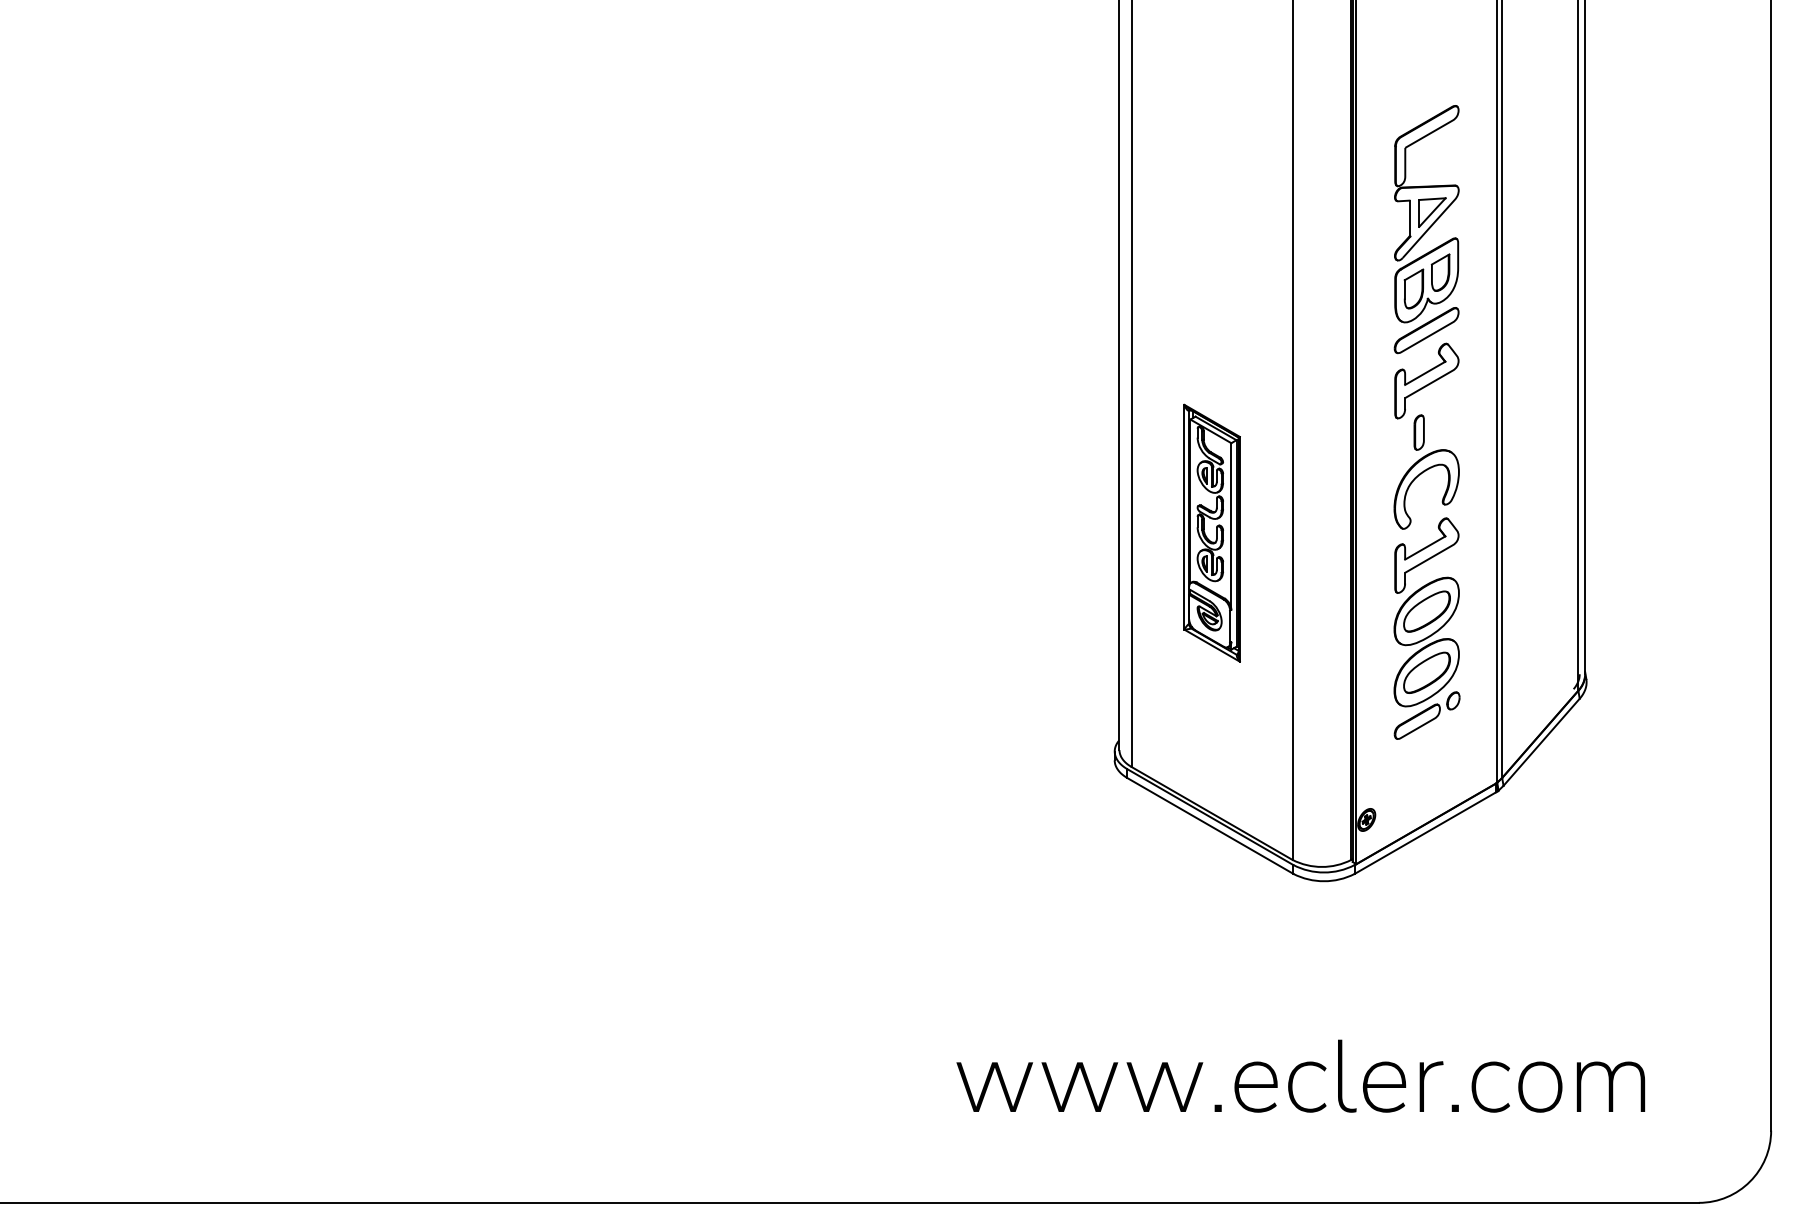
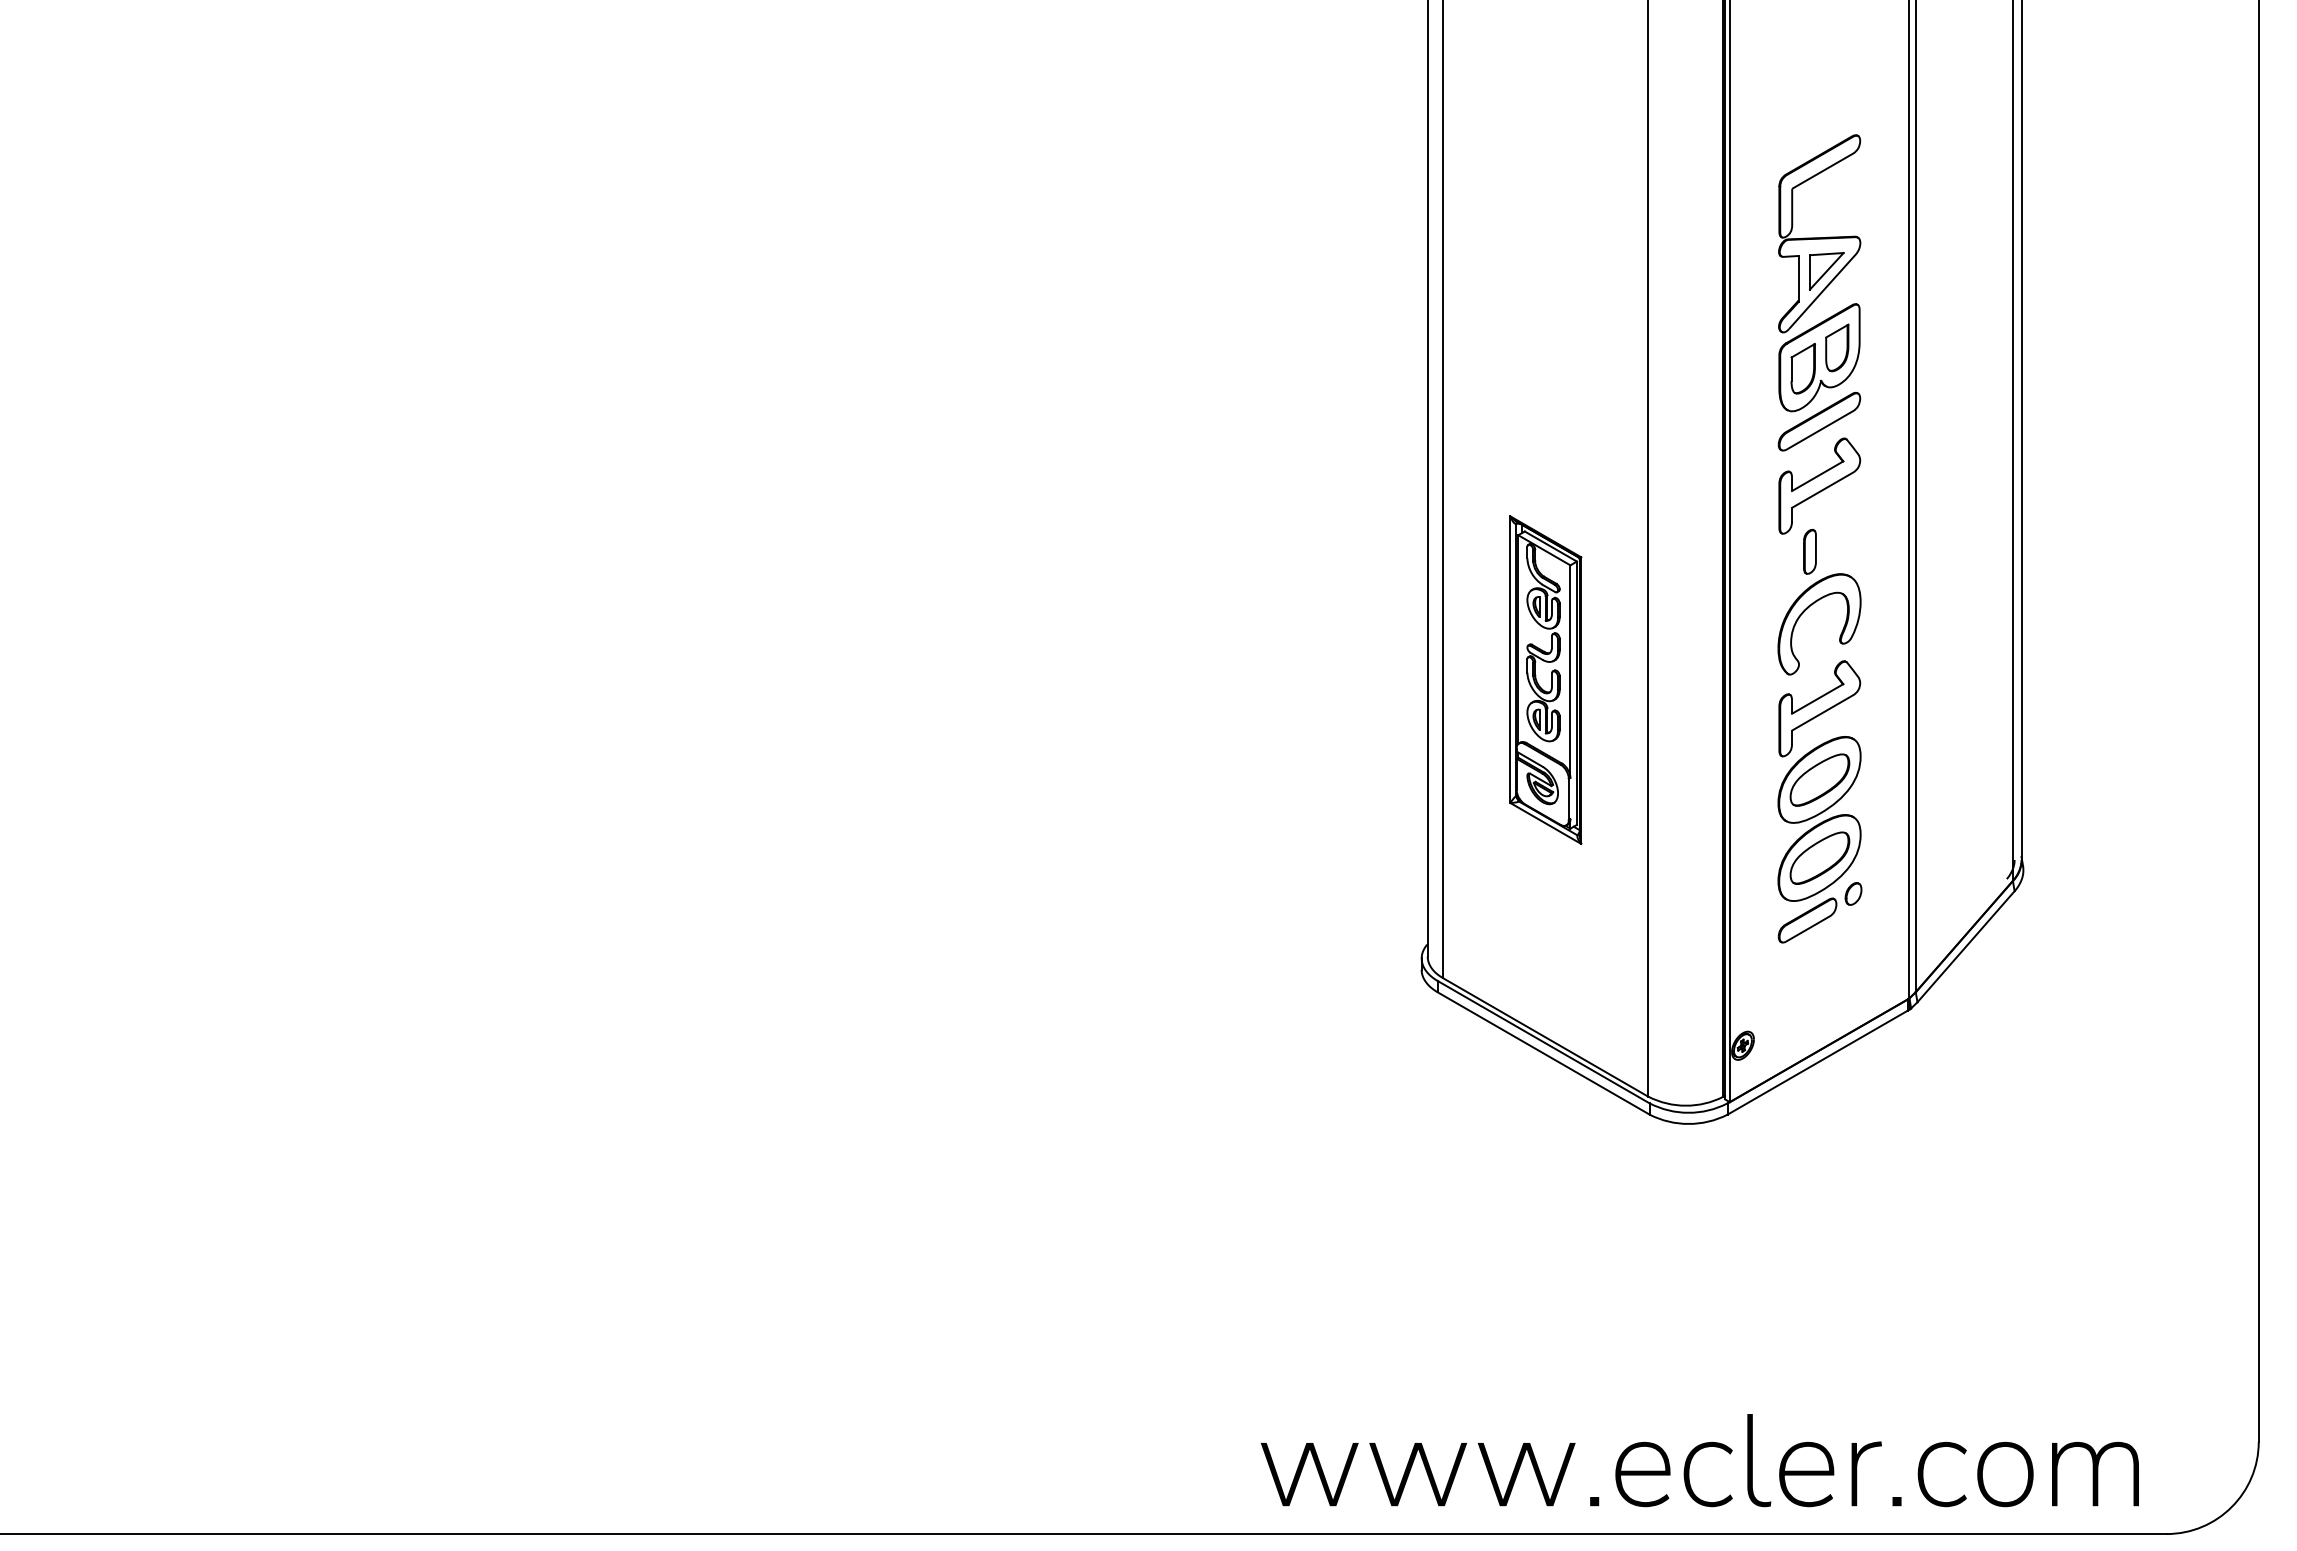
text: (1300, 1076) -> (1699, 1460), moved

